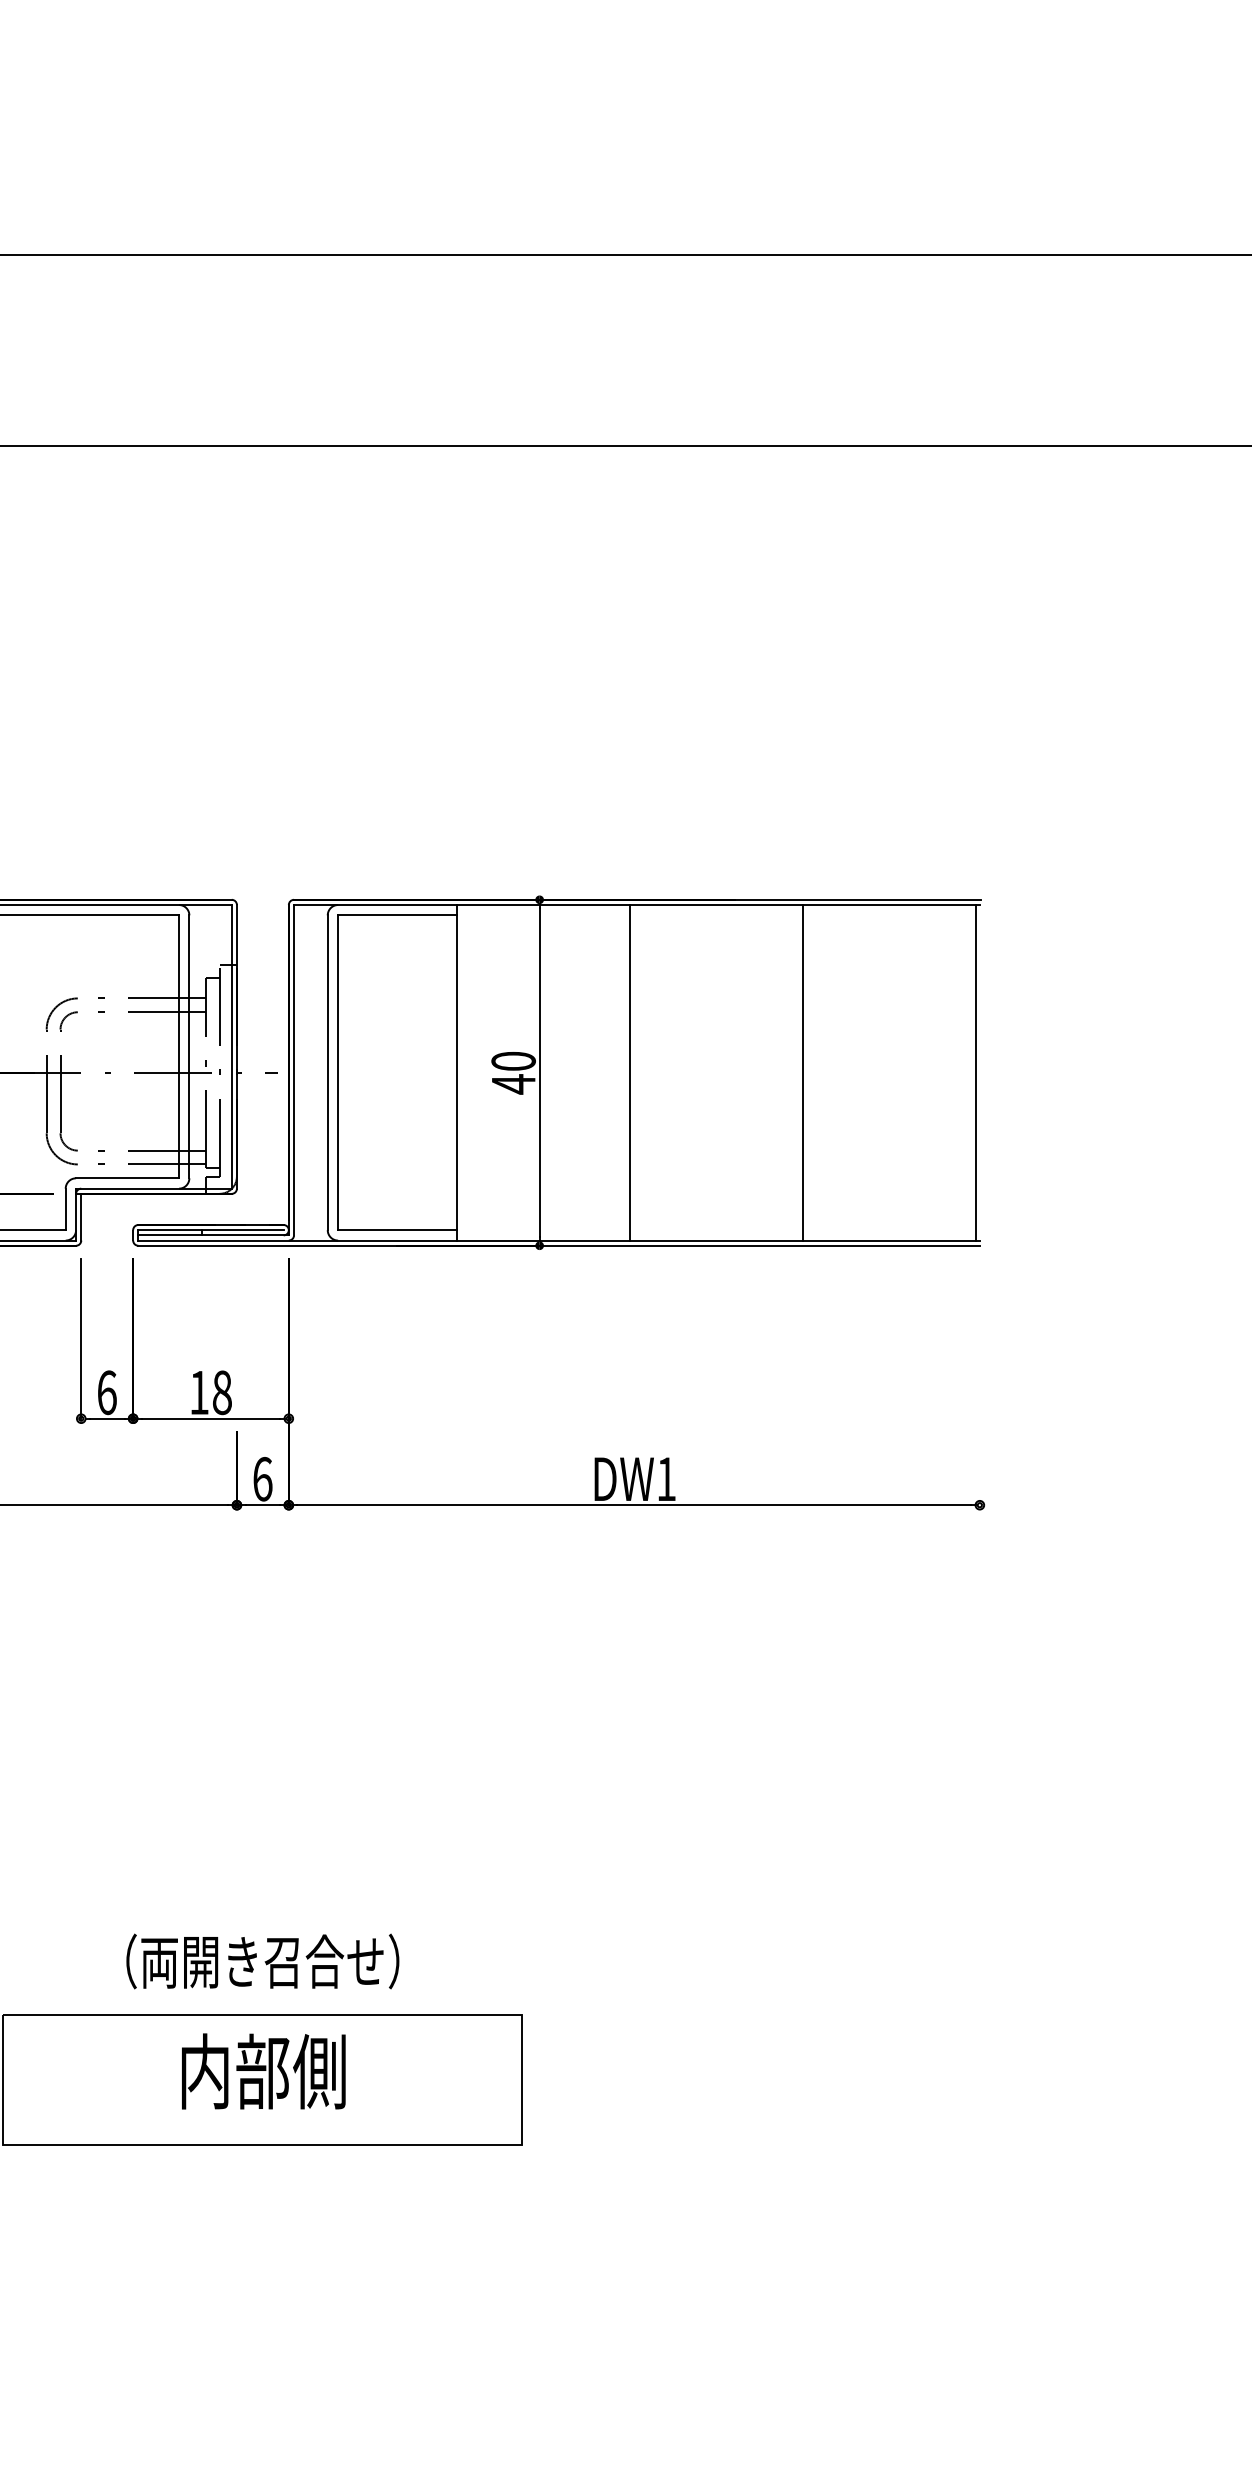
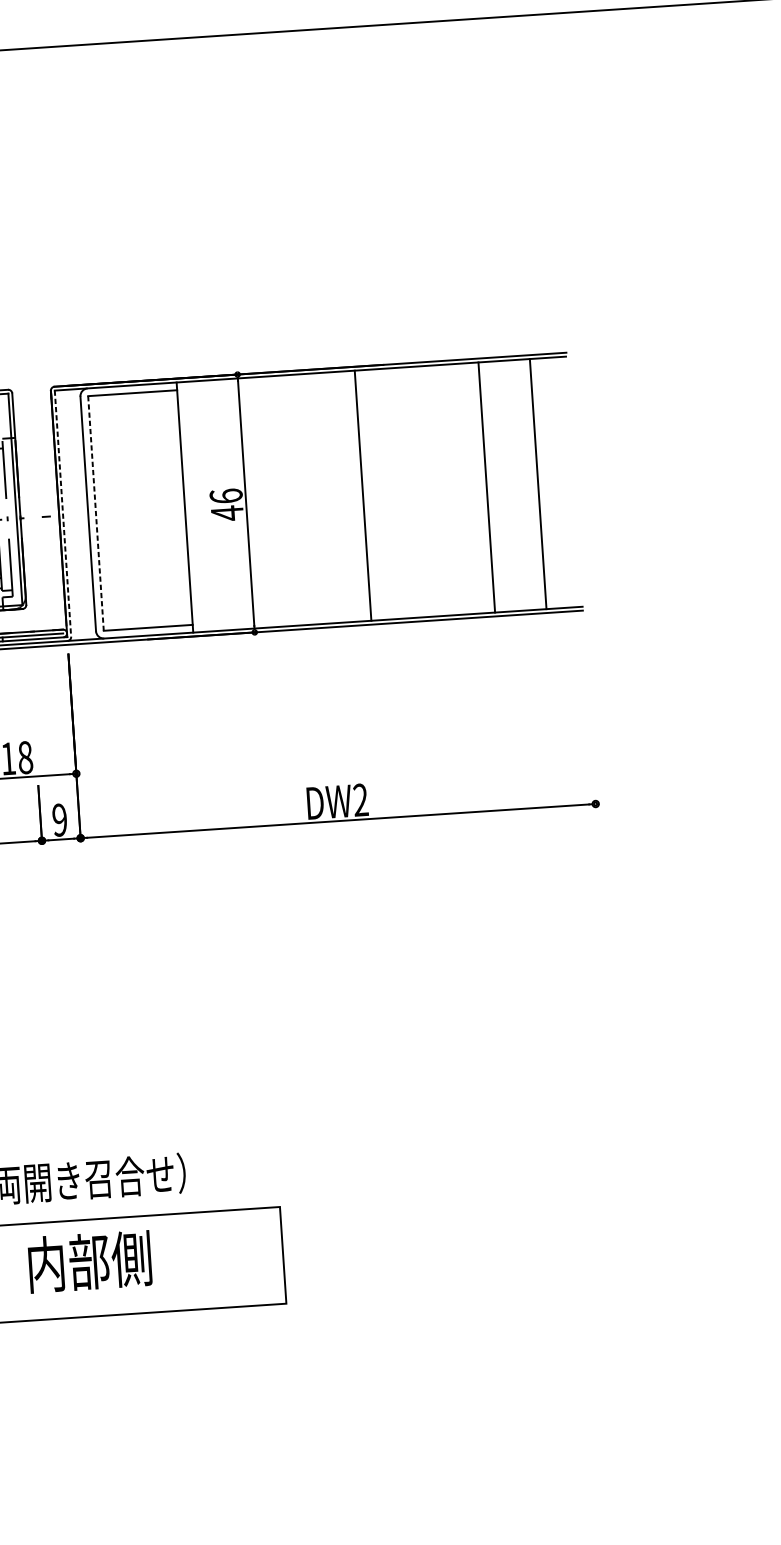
text: (513, 1060) -> (226, 495), 40 -> 46
line: (294, 1070) -> (63, 513), solid -> dashed
line: (630, 1072) -> (363, 495), moved
line: (803, 1072) -> (486, 487), moved
line: (976, 1072) -> (538, 483), moved
line: (338, 1073) -> (96, 513), solid -> dashed
text: (666, 1478) -> (360, 799), DW1 -> DW2
text: (262, 1479) -> (59, 820), 6 -> 9

